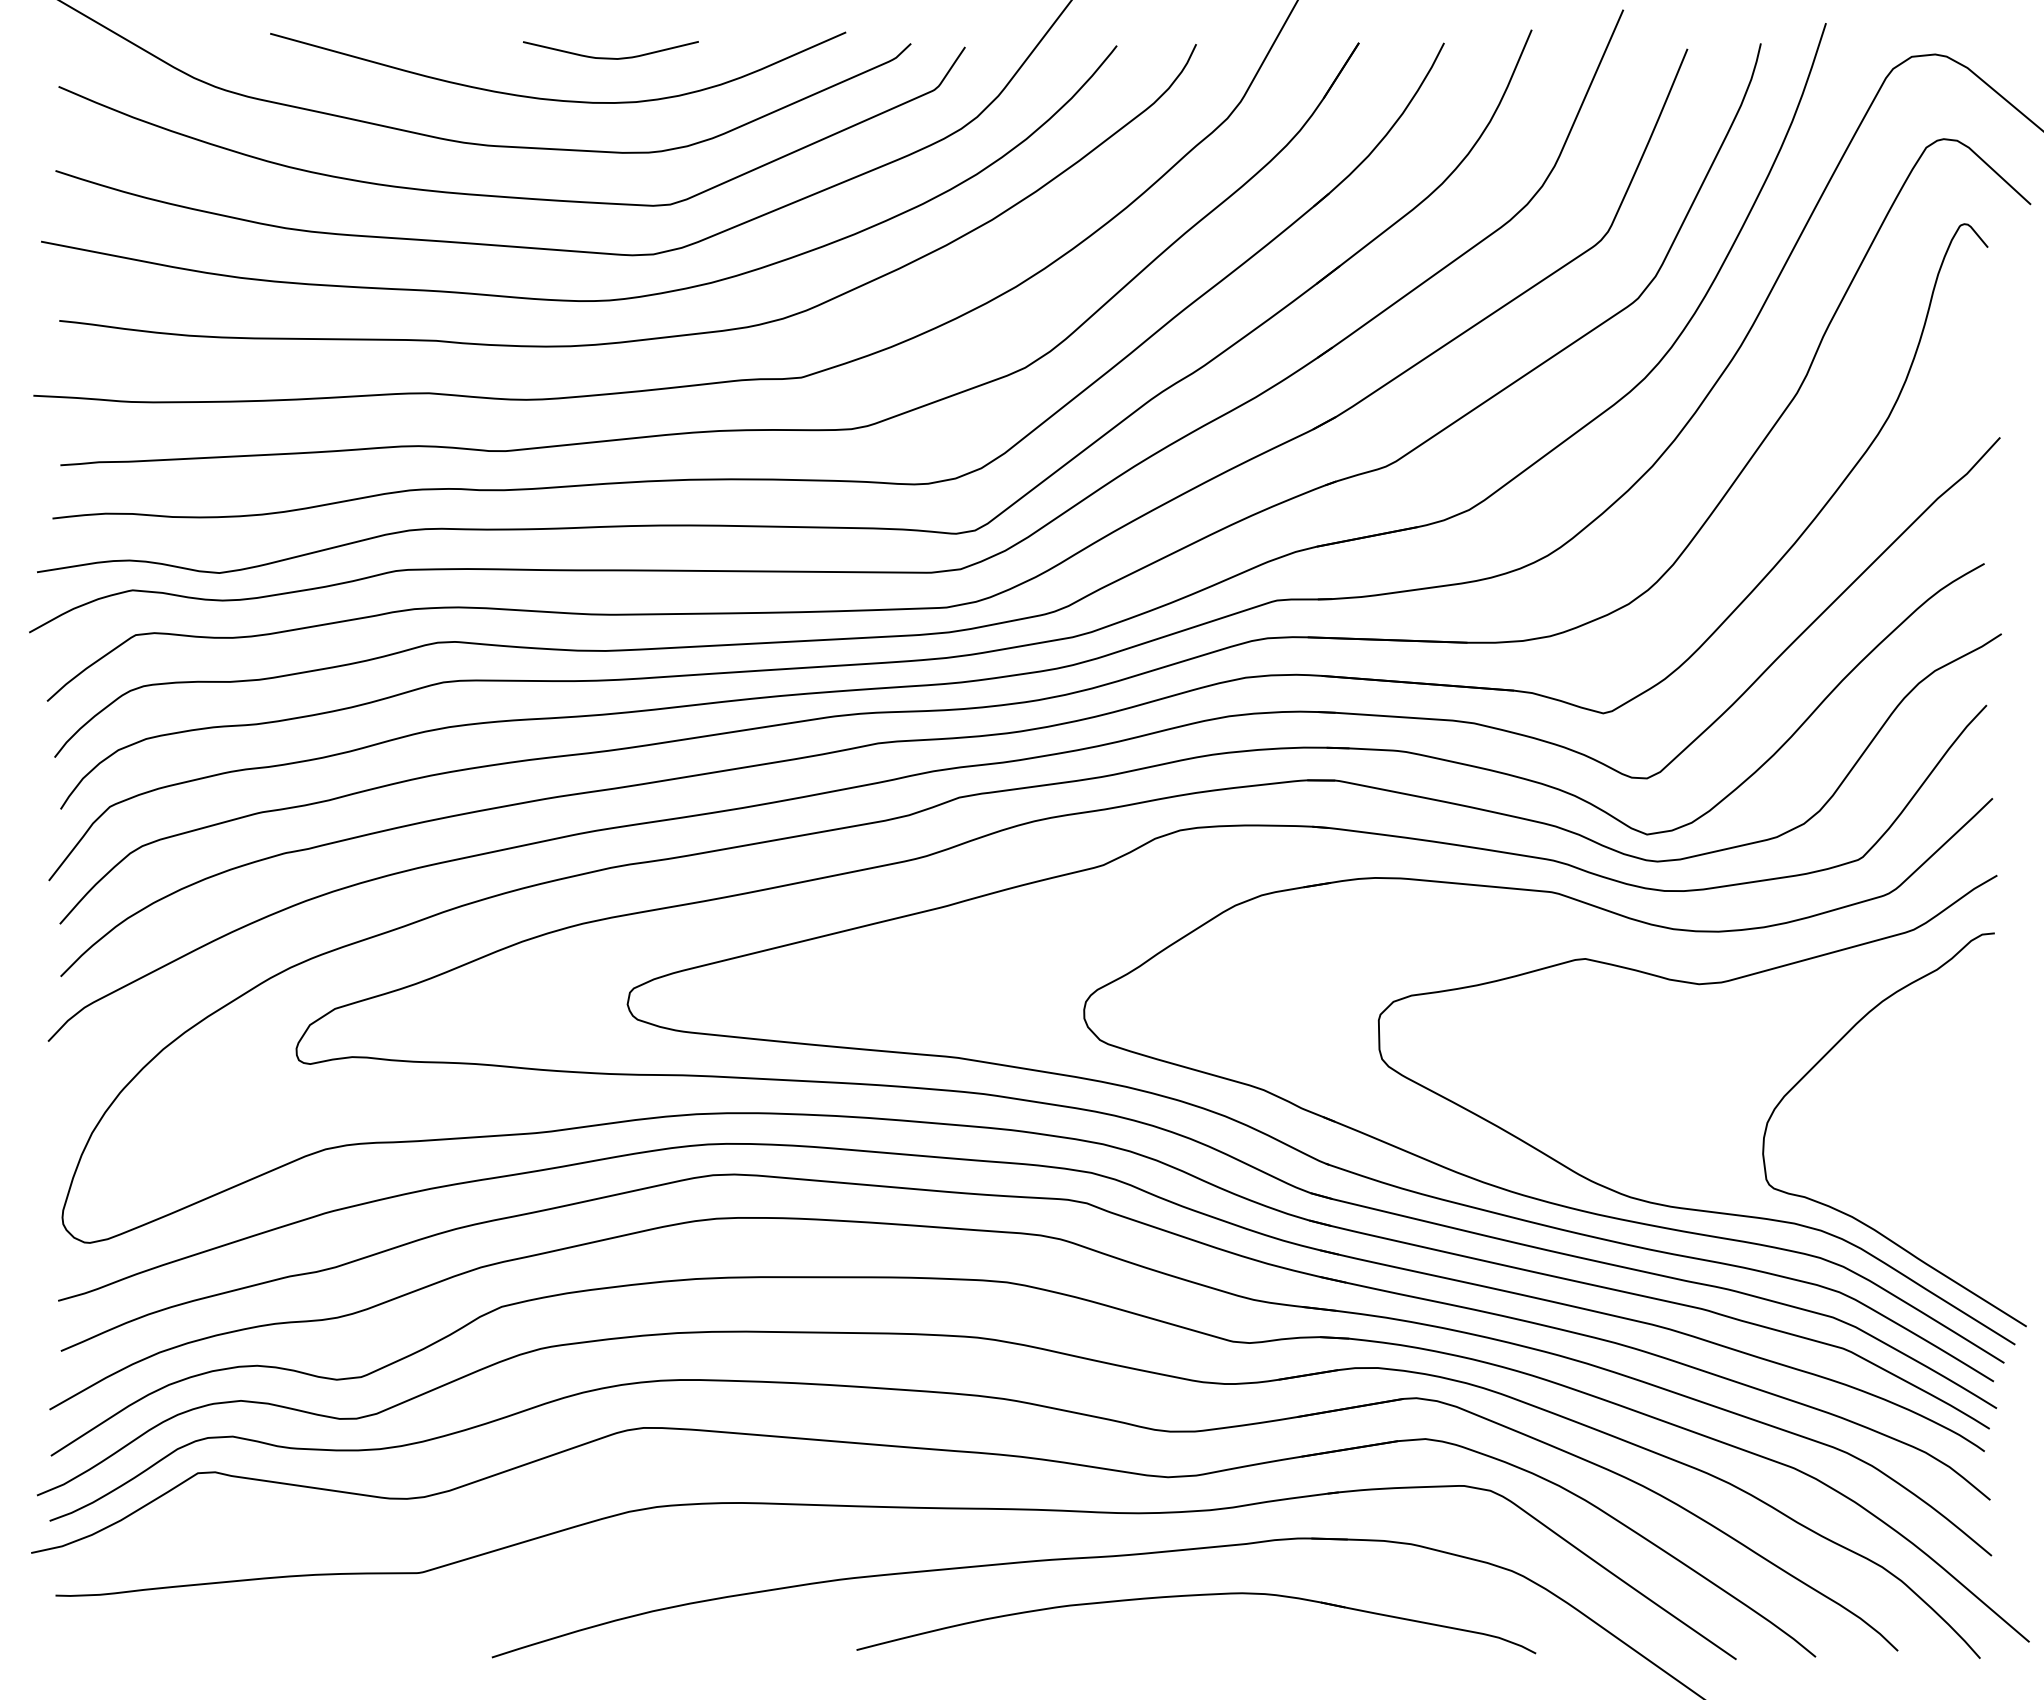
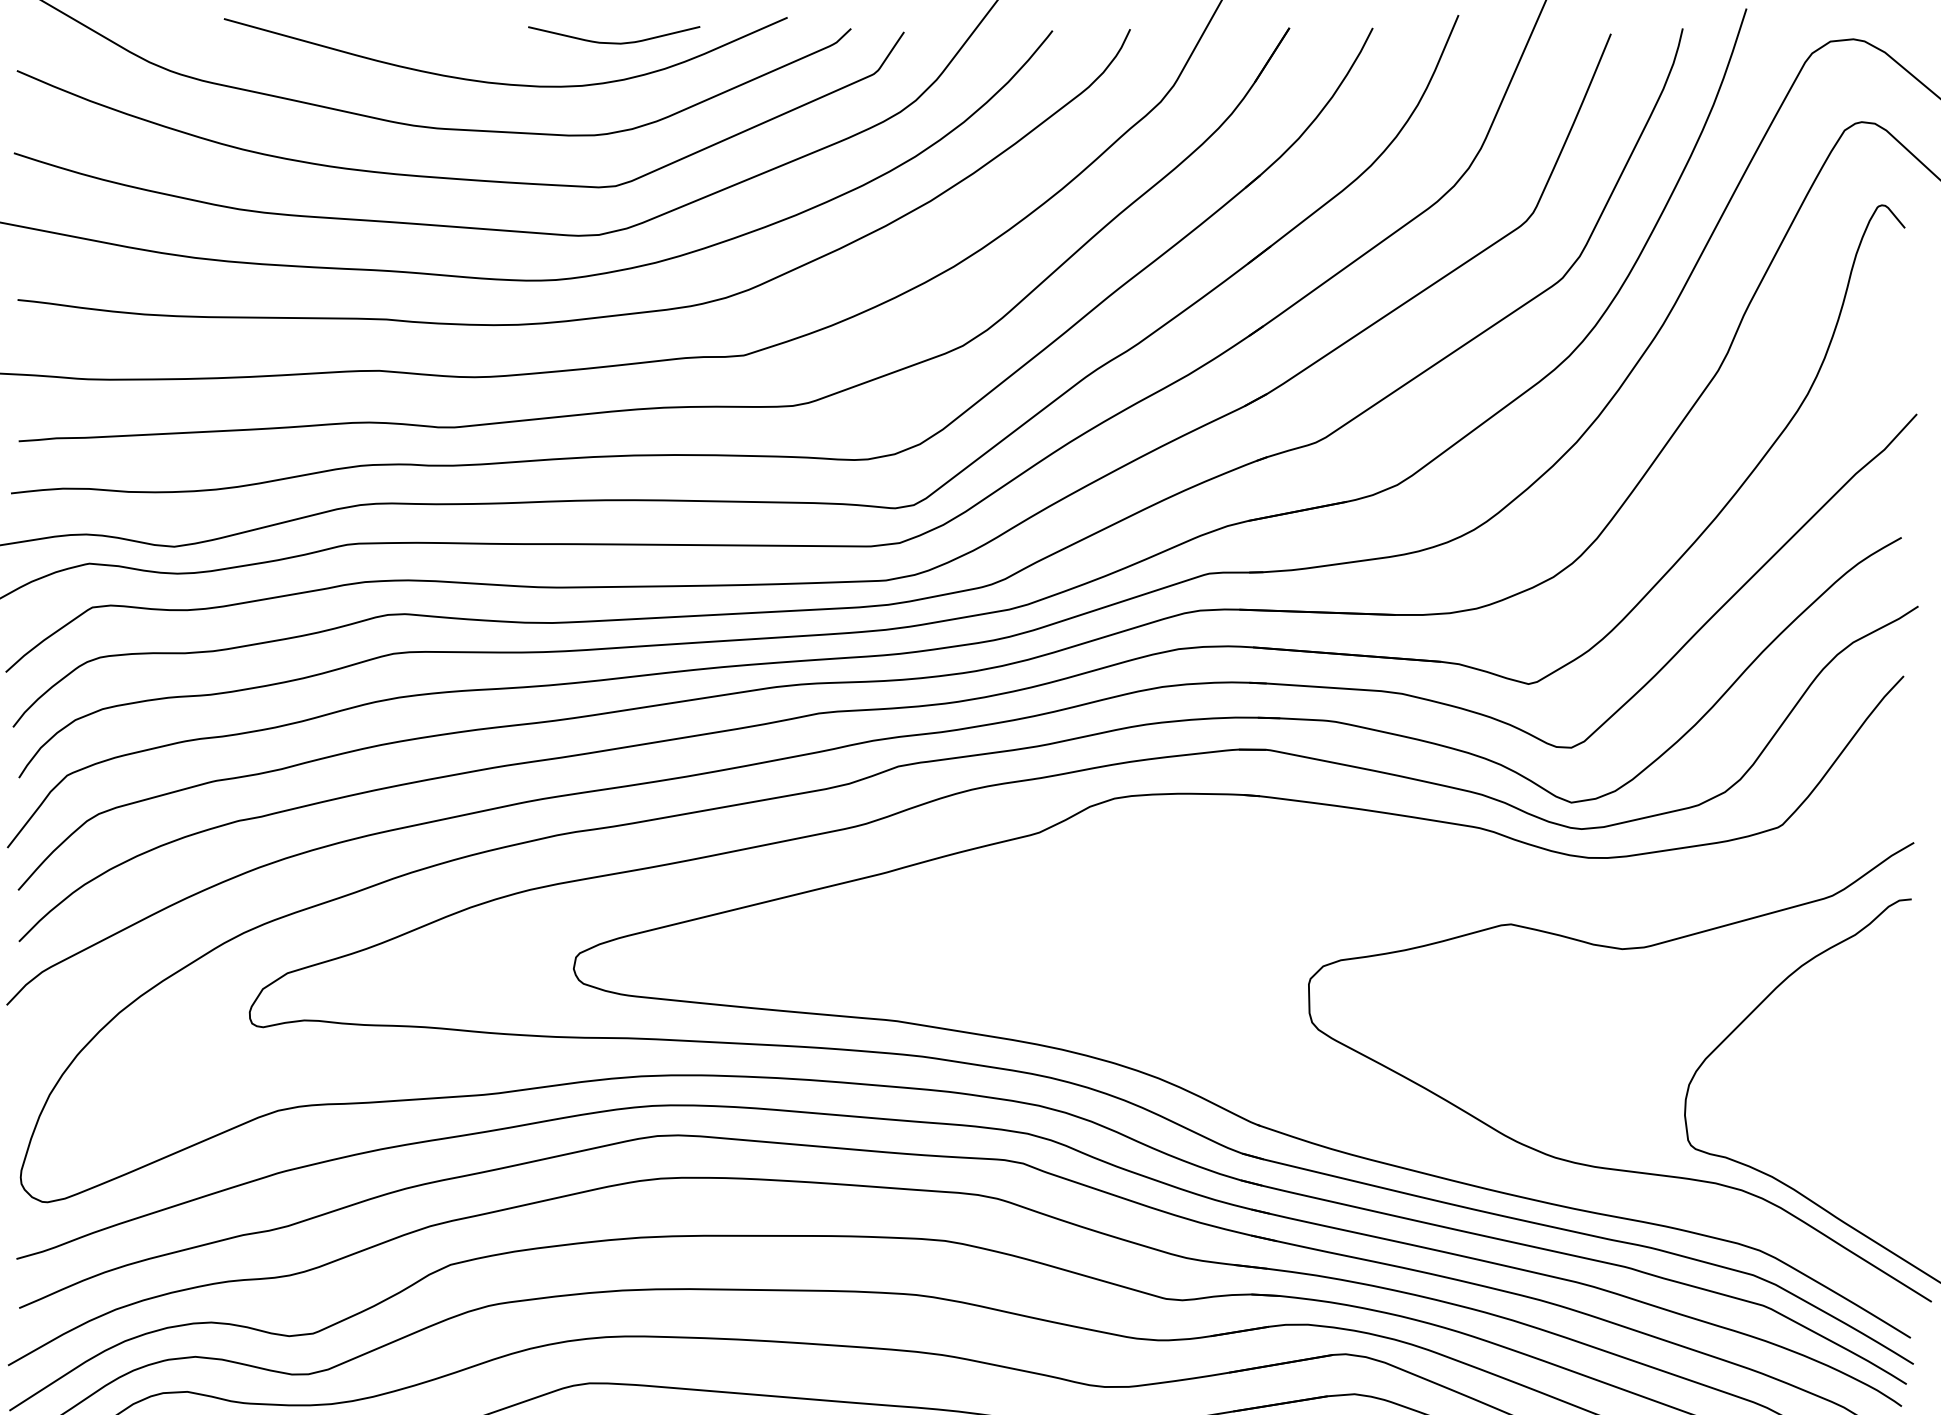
curve: (610, 57) -> (613, 42), moved
part: (1508, 1189) -> (1435, 1150), removed

